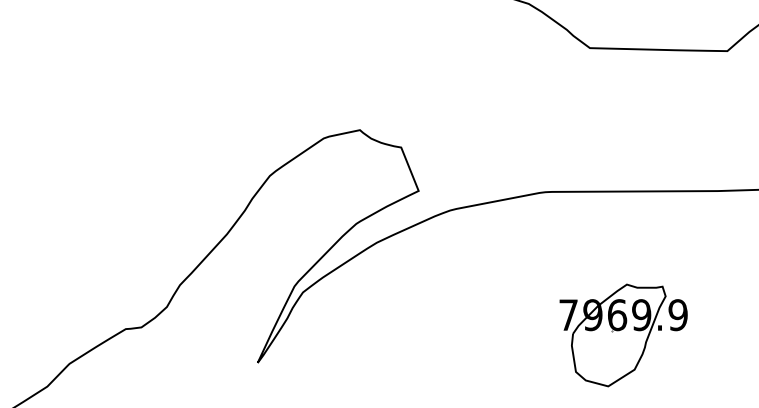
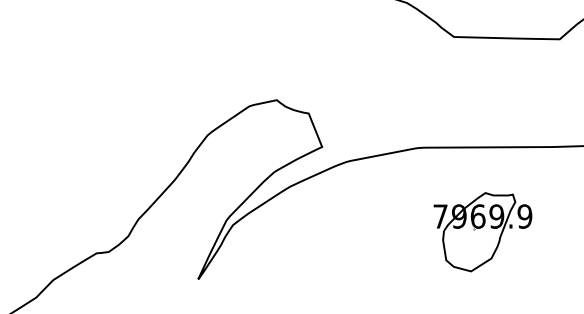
part: (623, 335) -> (482, 232), moved

